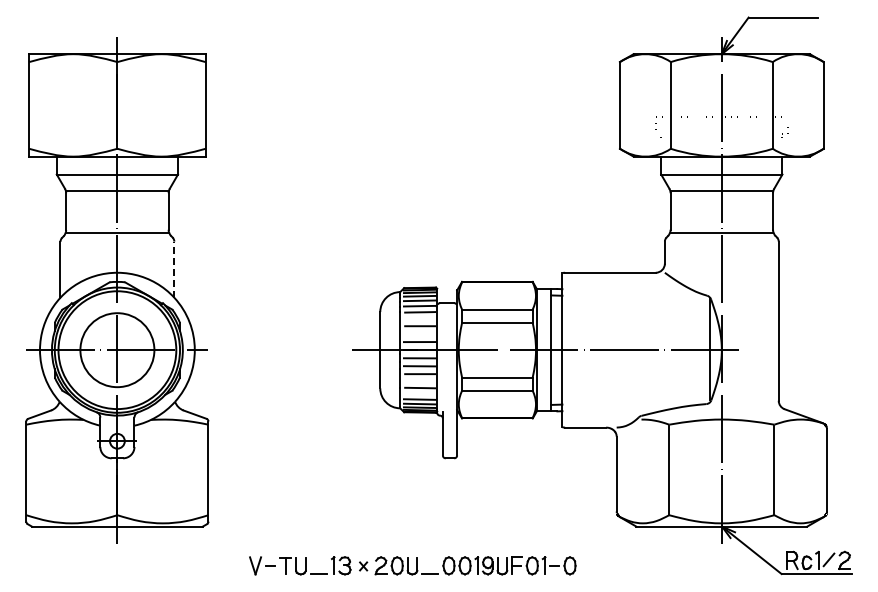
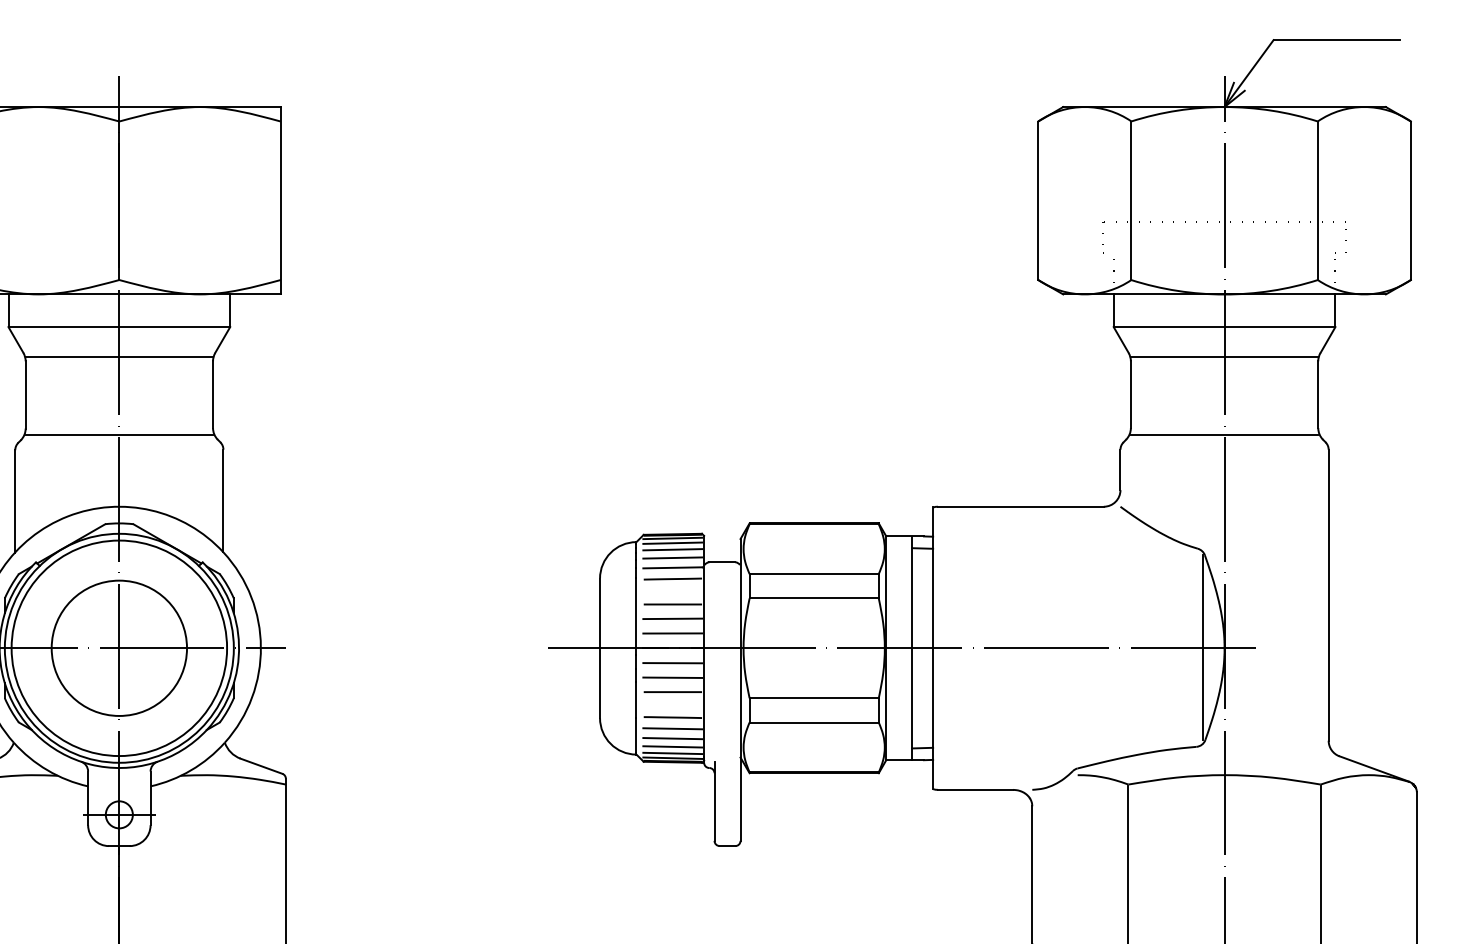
line: (174, 269) -> (223, 500), dashed -> solid
line: (419, 333) -> (671, 617), added
line: (419, 393) -> (671, 727), added

